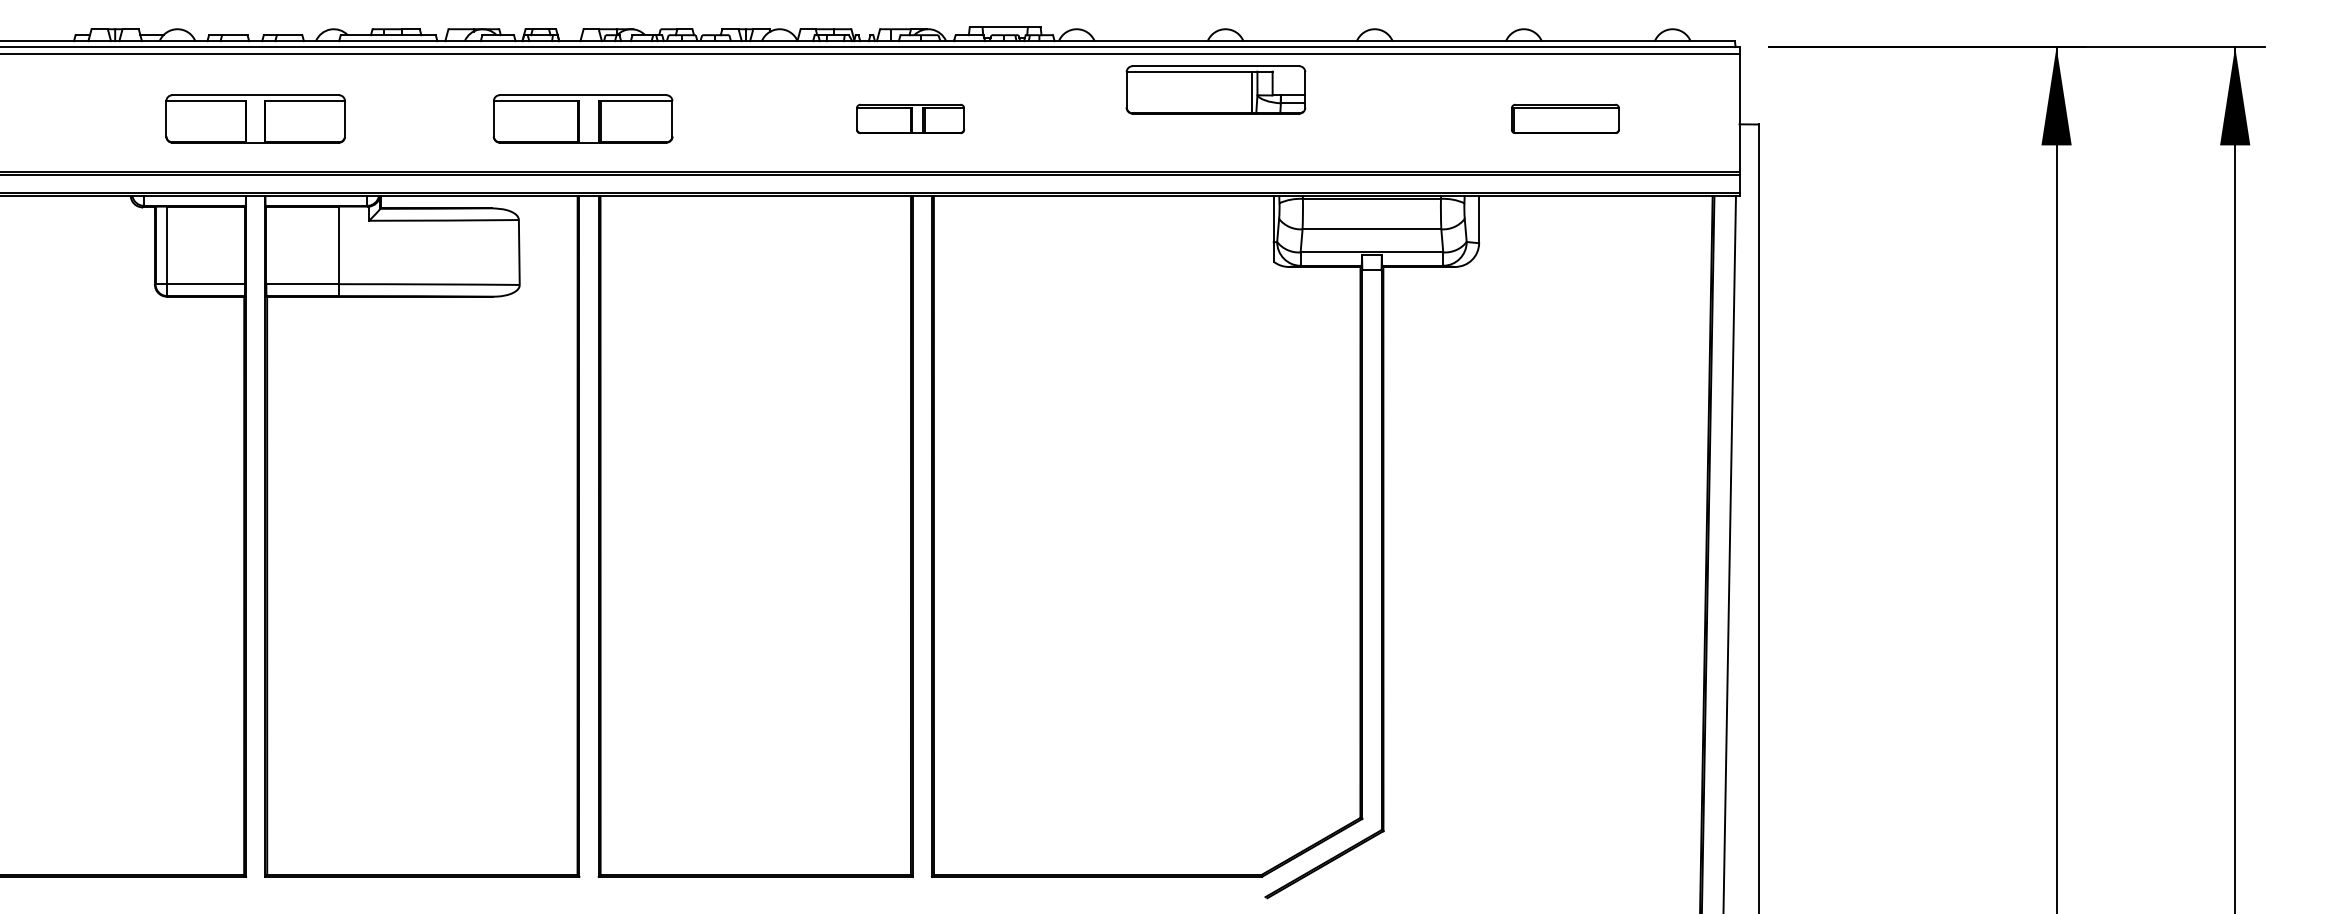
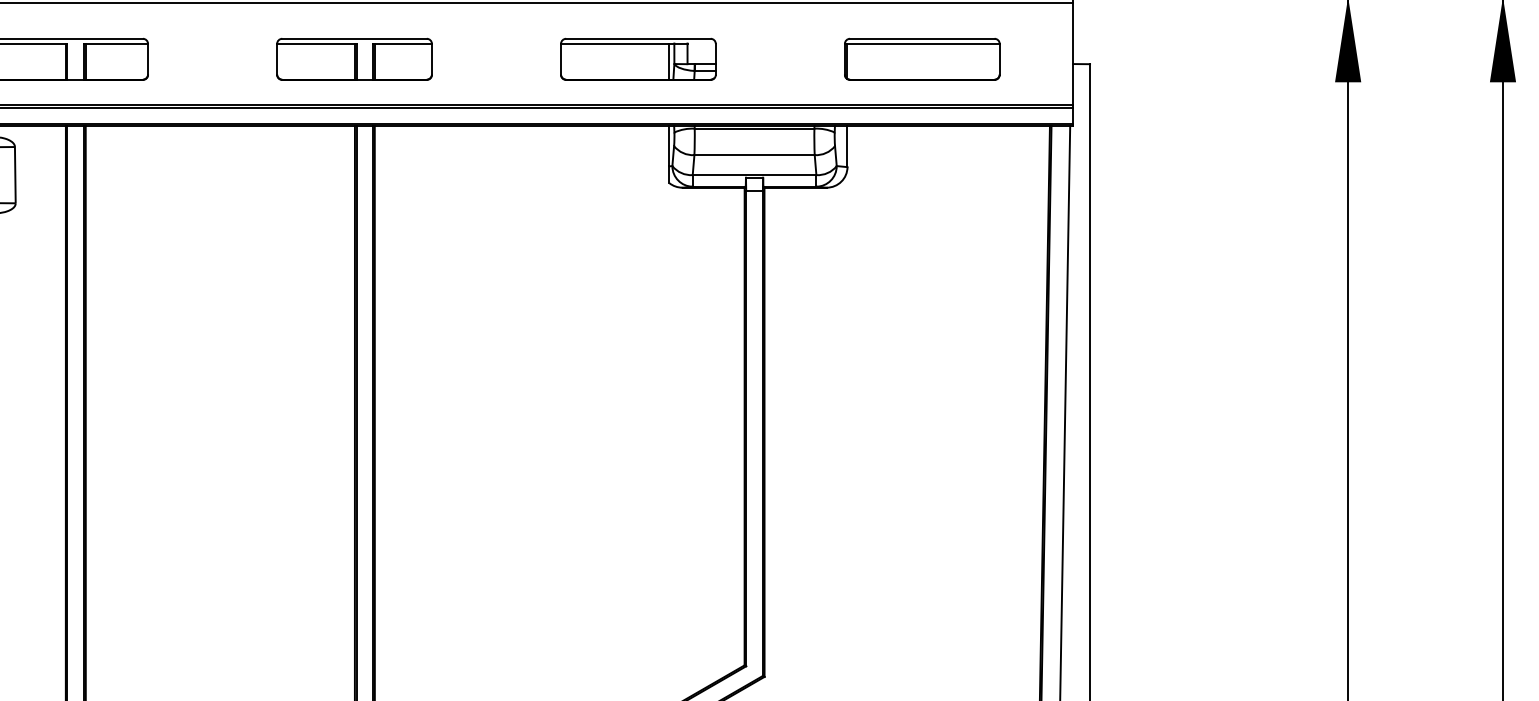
part: (1215, 89) -> (638, 58), moved
part: (910, 118) -> (354, 58), size x1.67
part: (1565, 118) -> (922, 58), size x1.67

